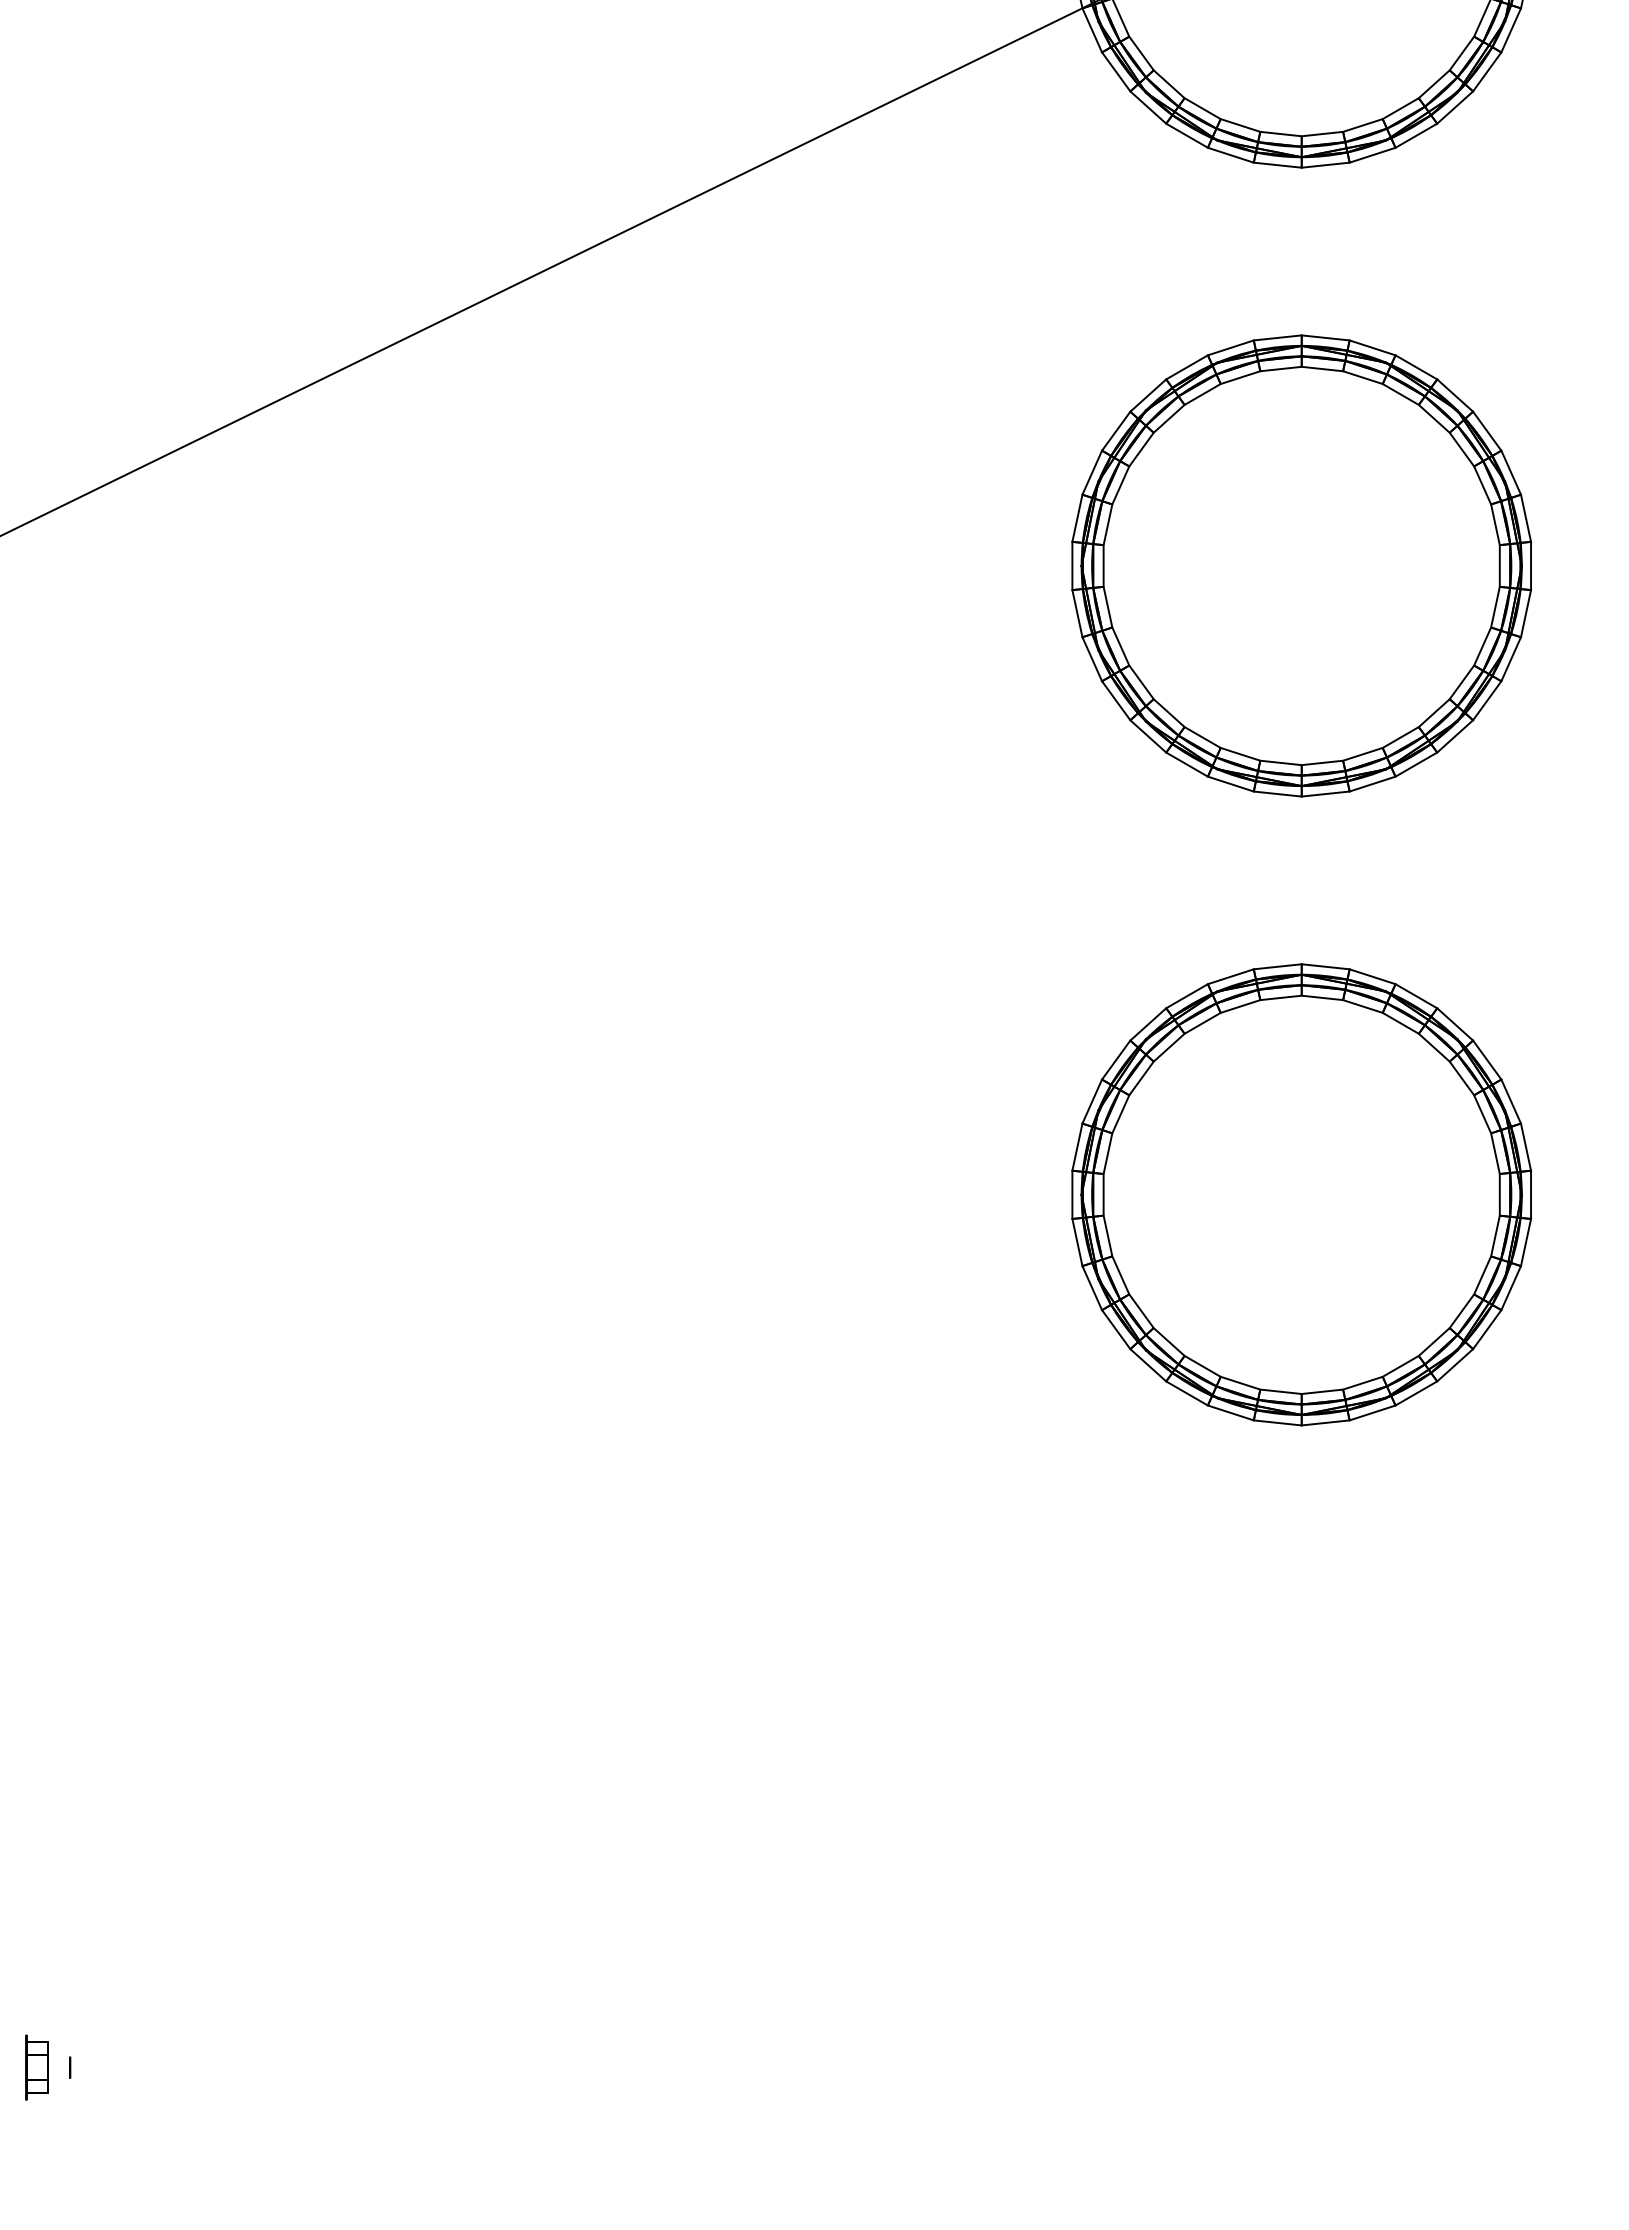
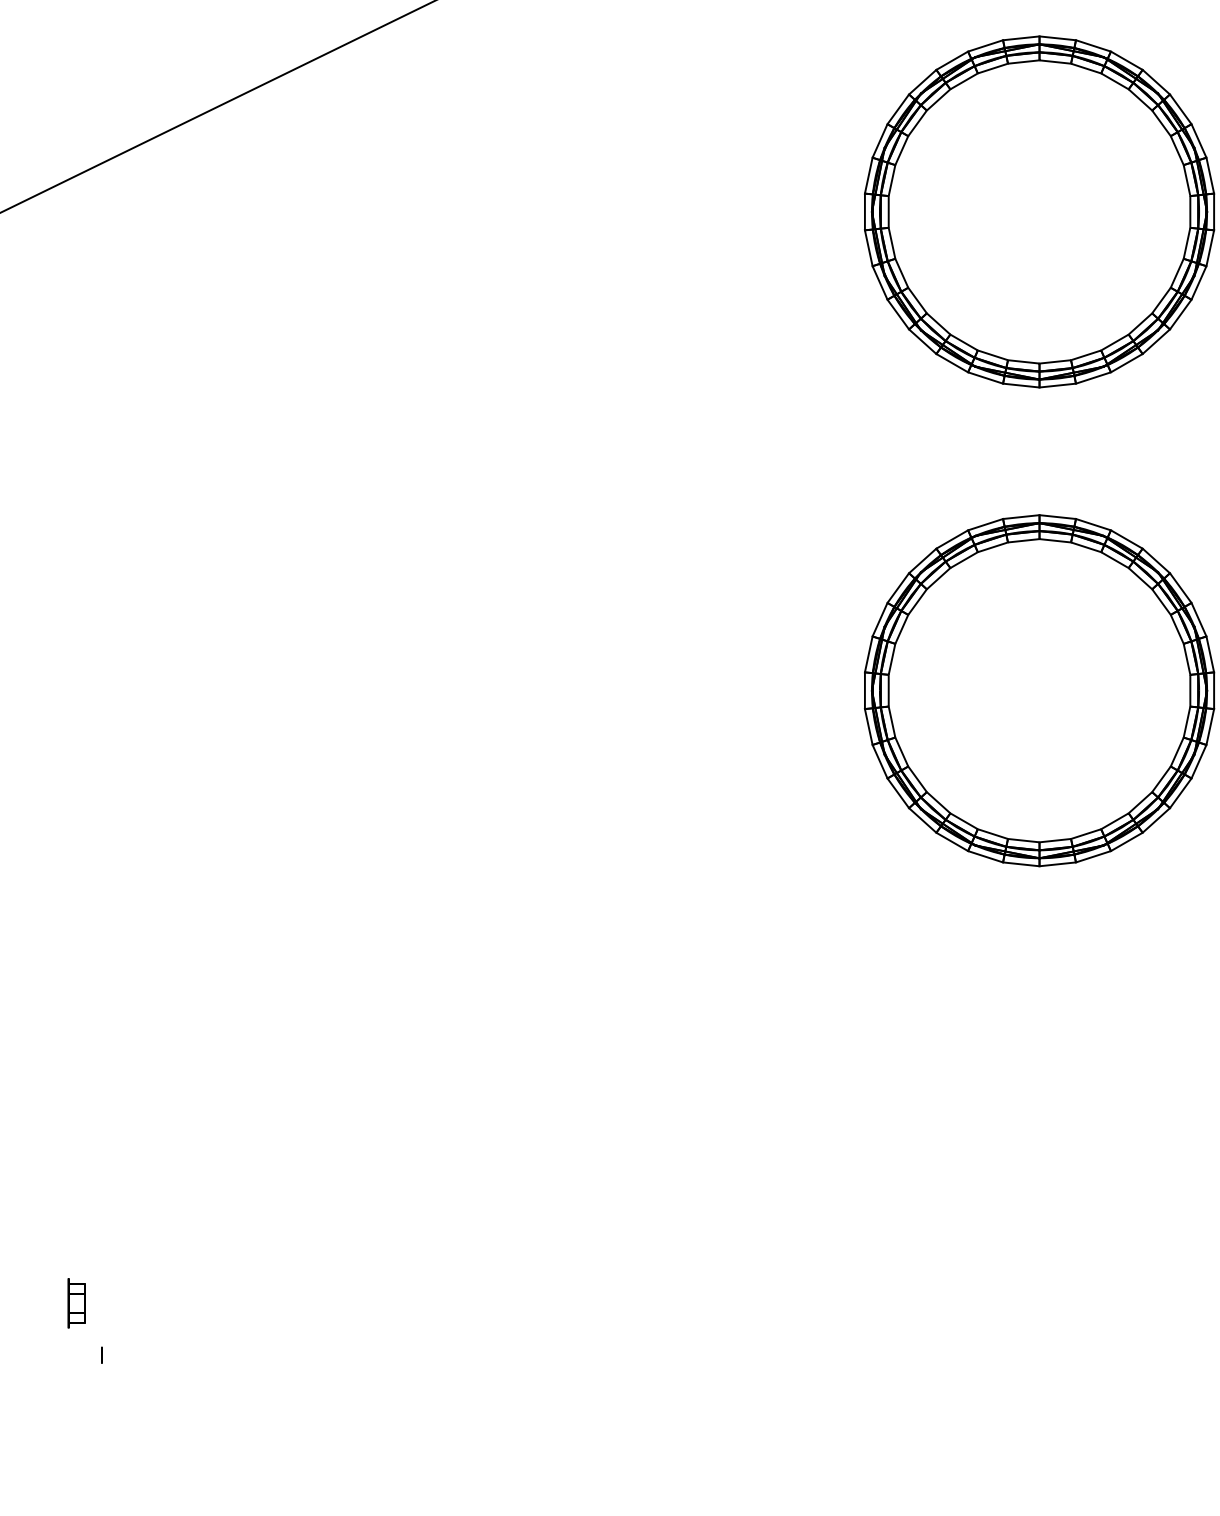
part: (36, 2067) -> (76, 1303), moved

